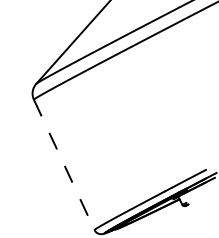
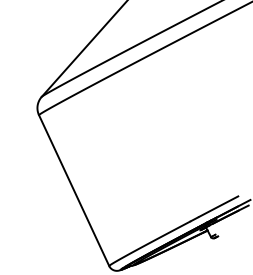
line: (64, 165) -> (74, 191), dashed -> solid

